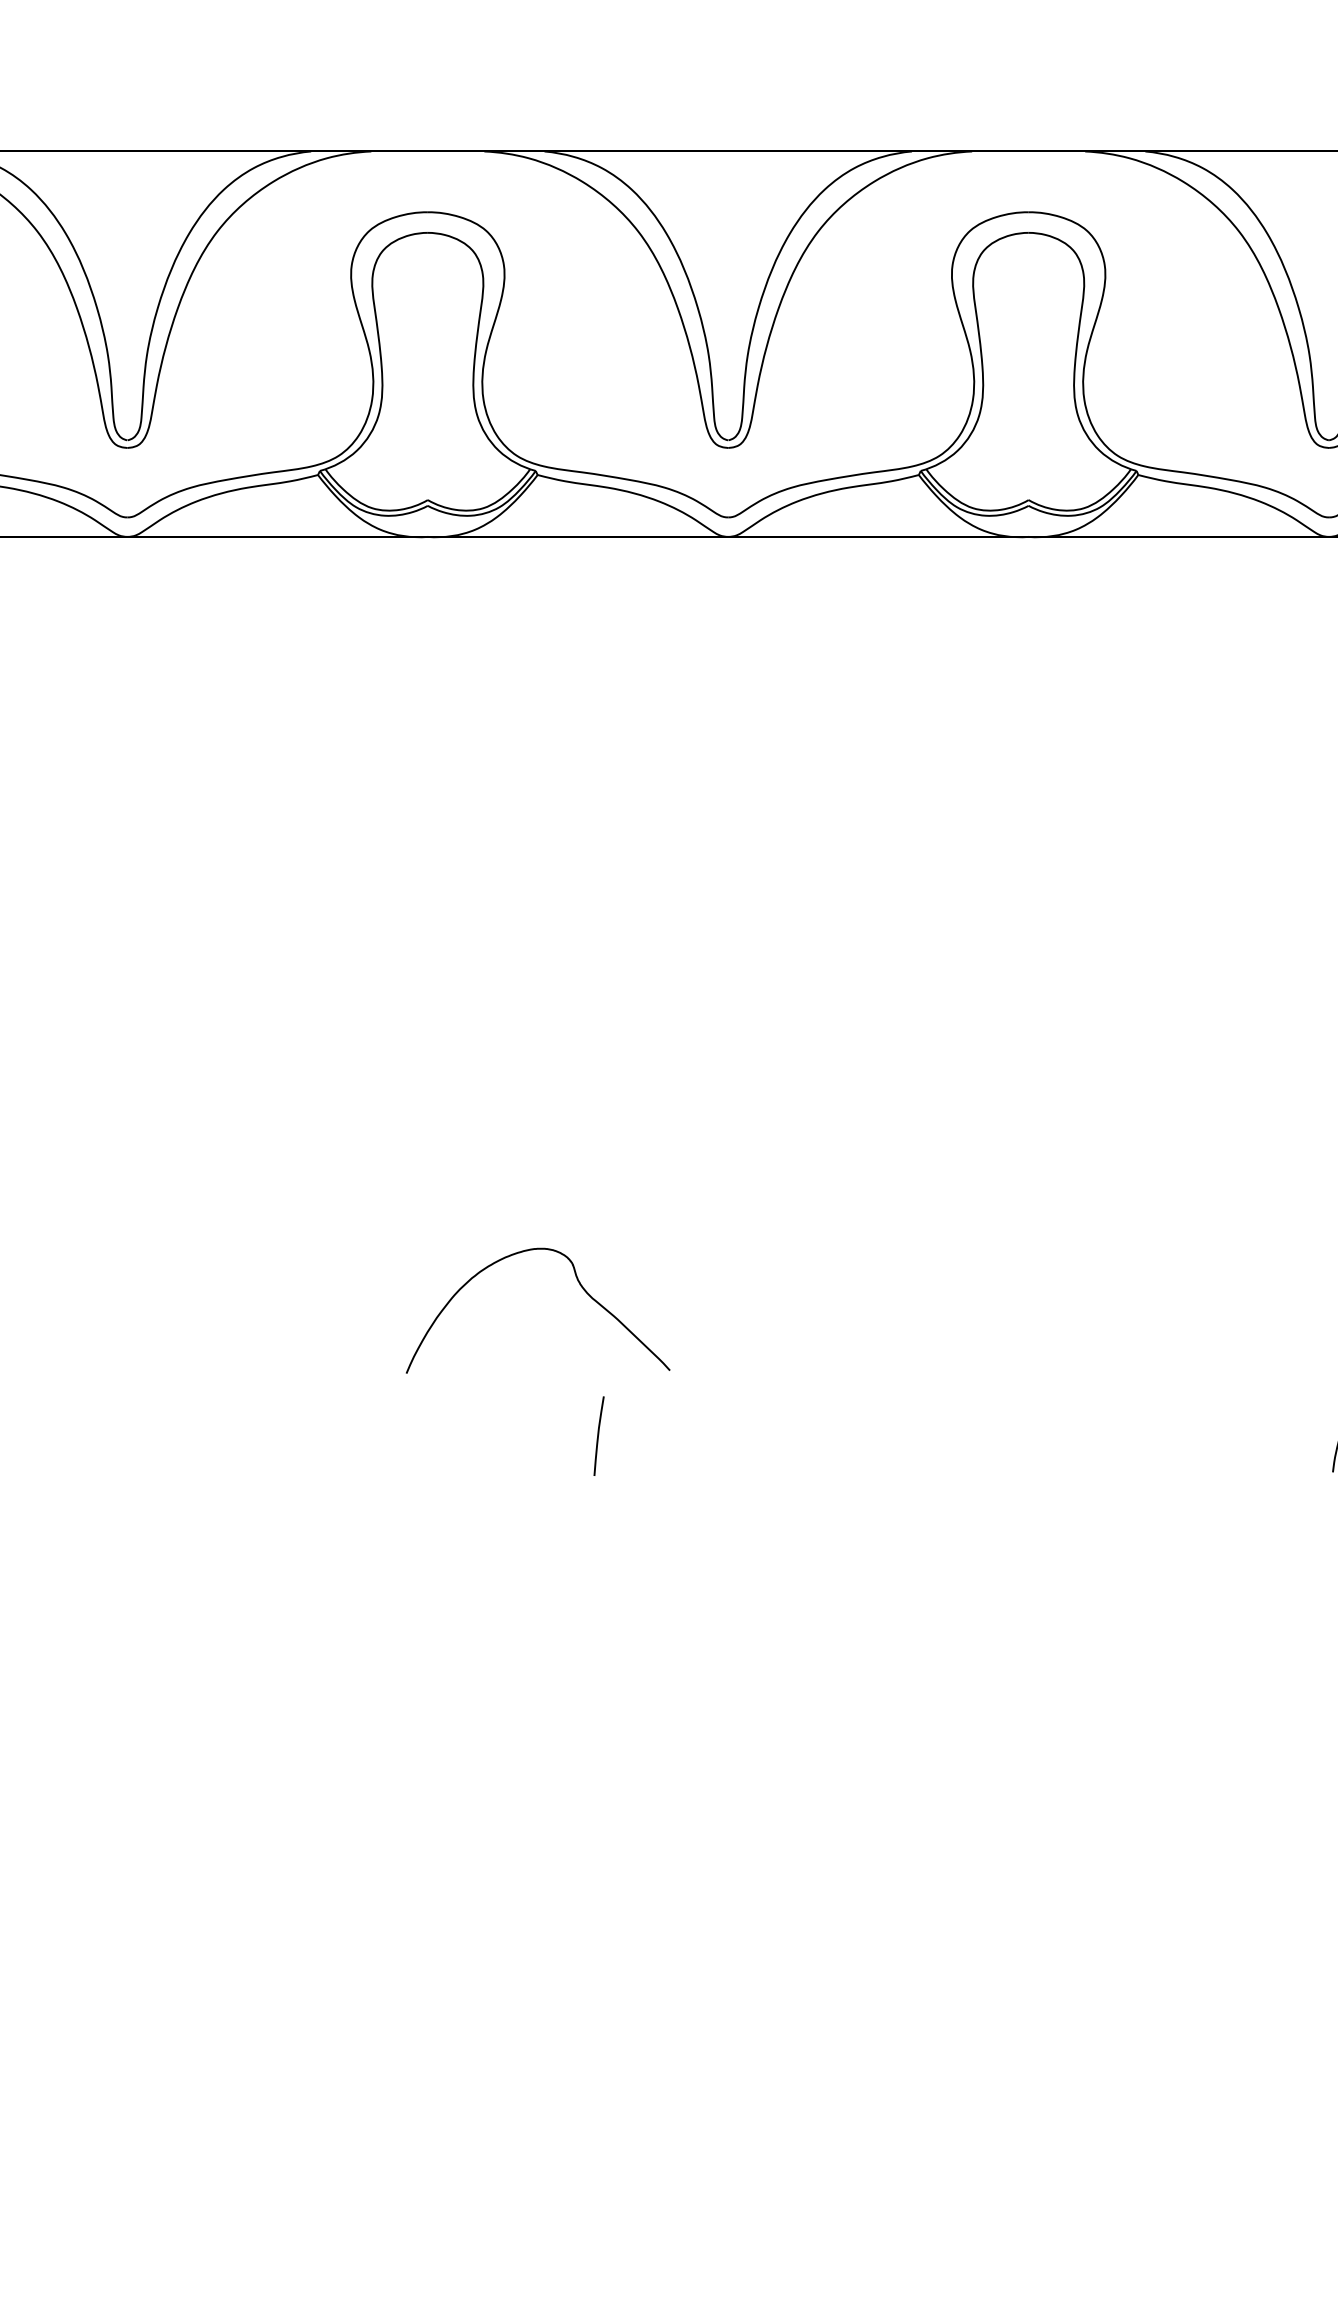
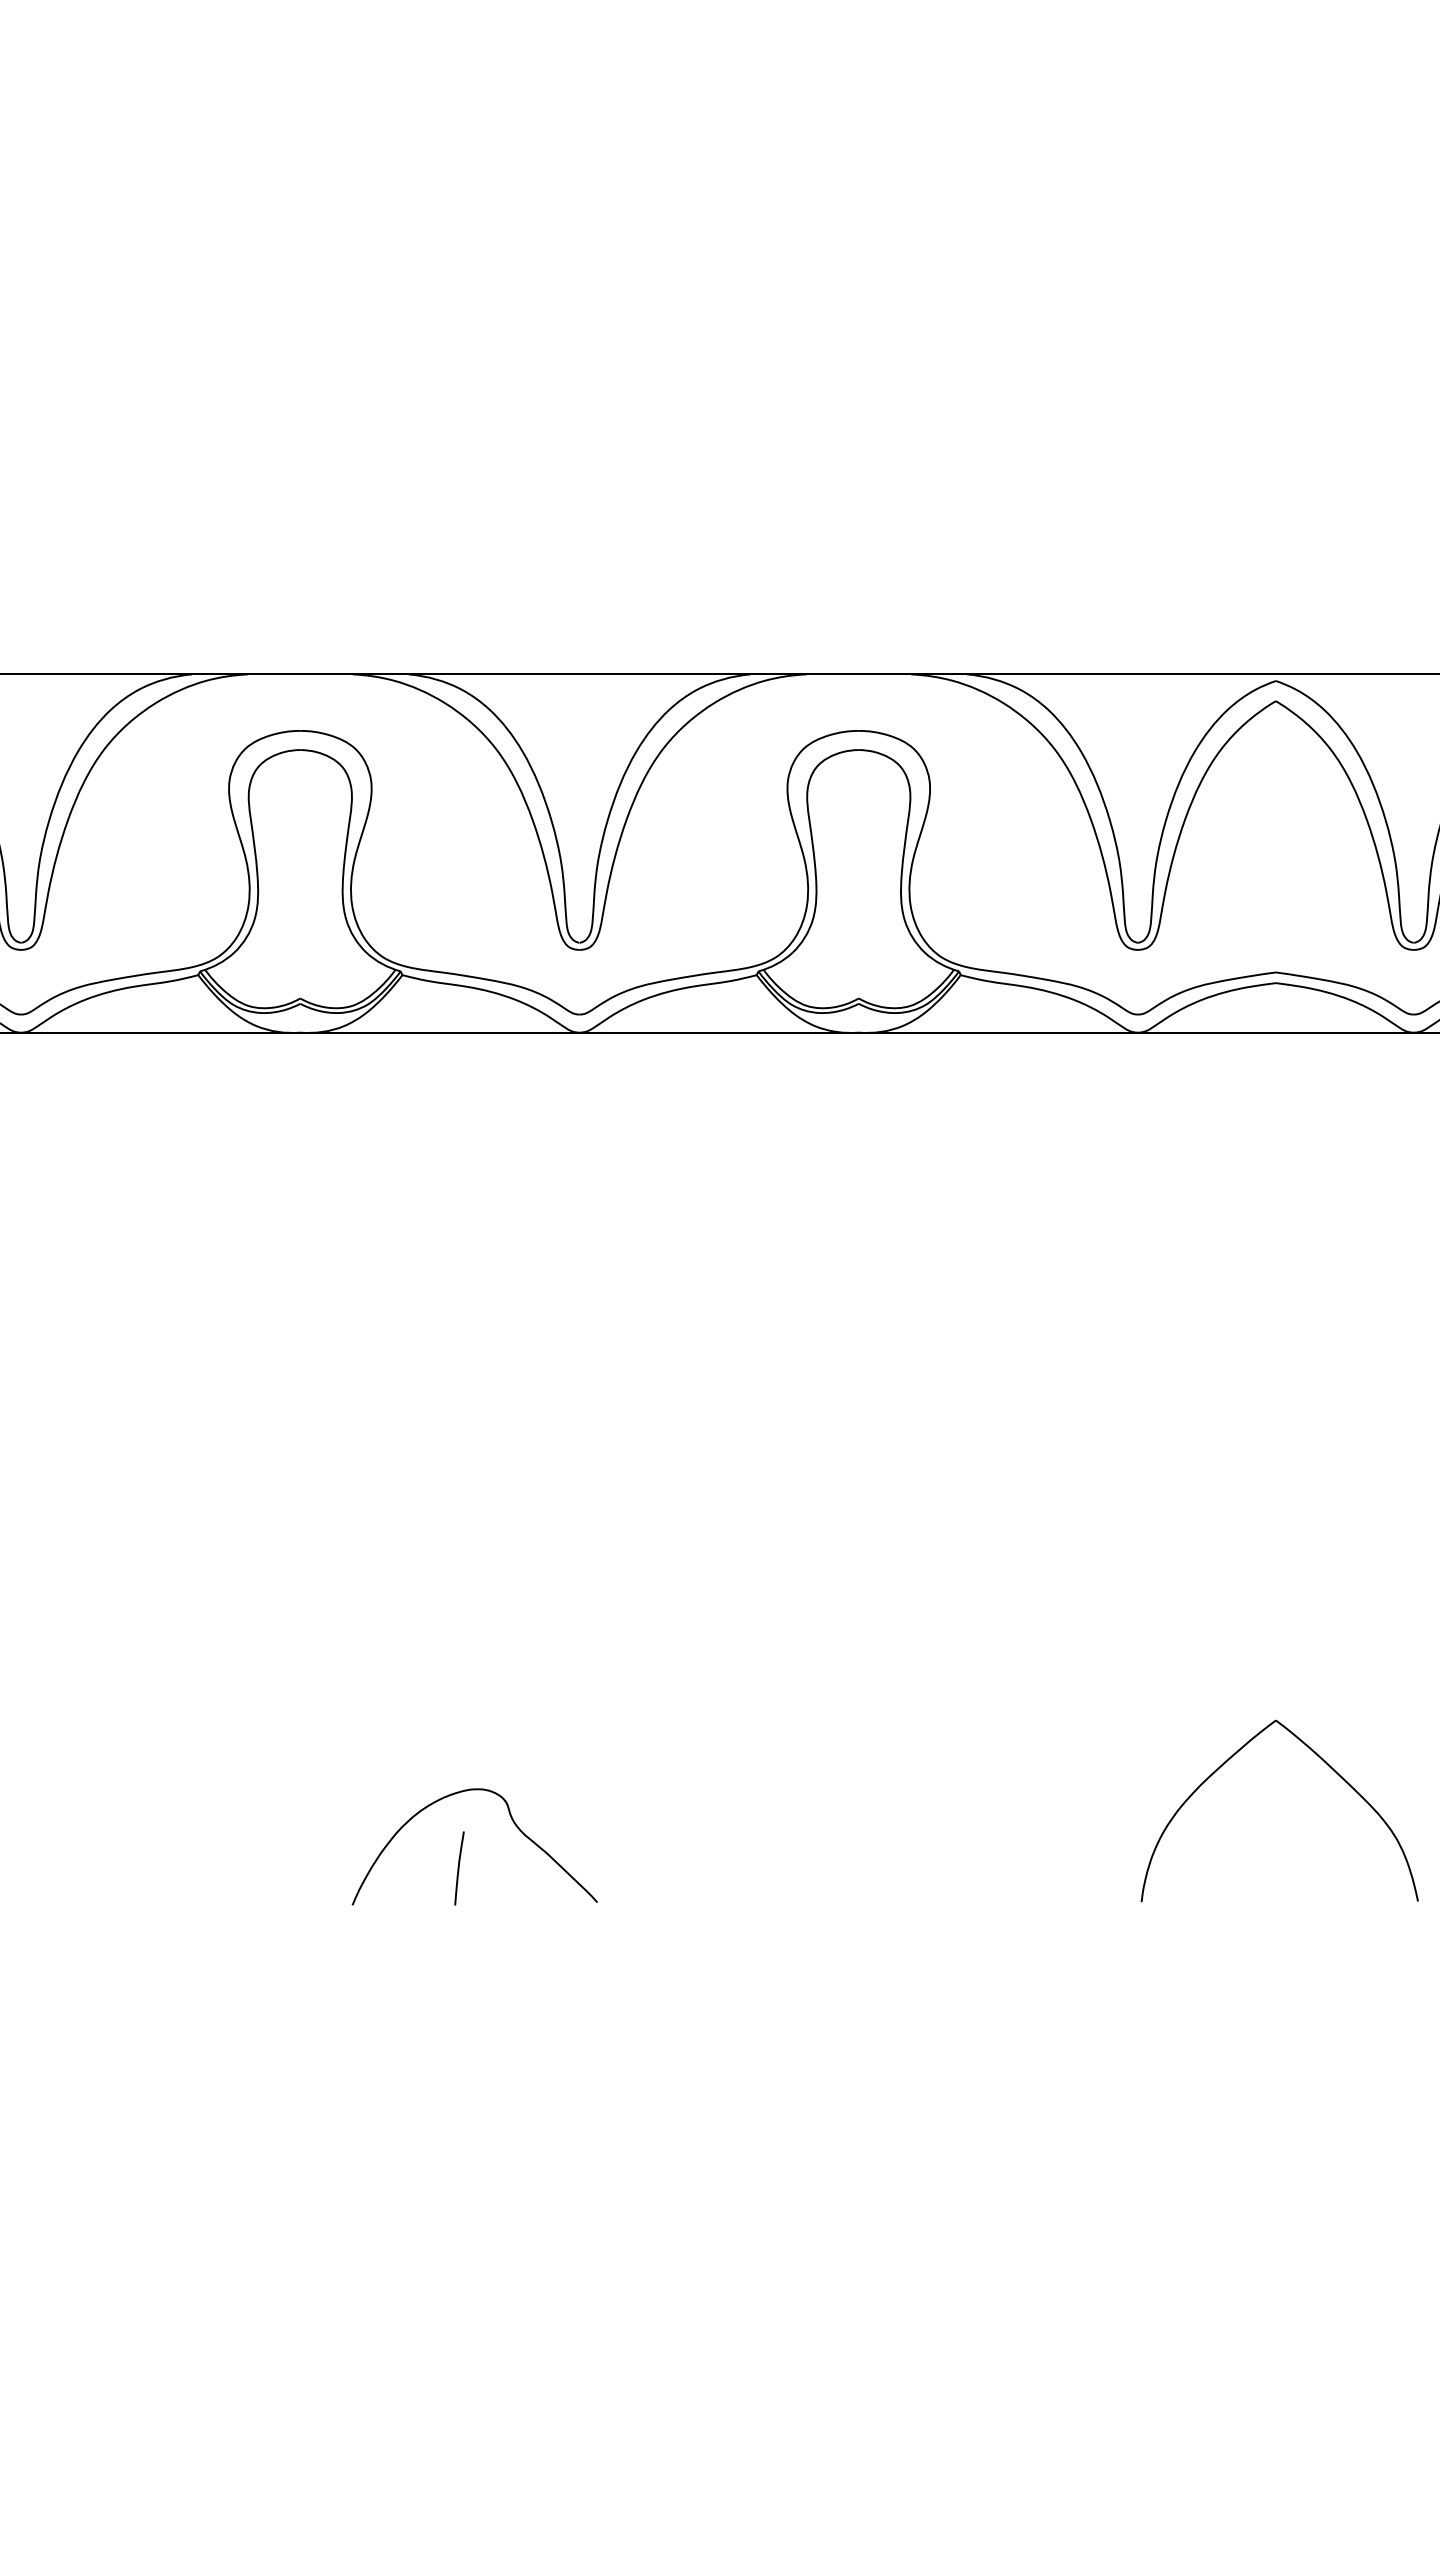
curve: (579, 1285) -> (513, 1823), moved

